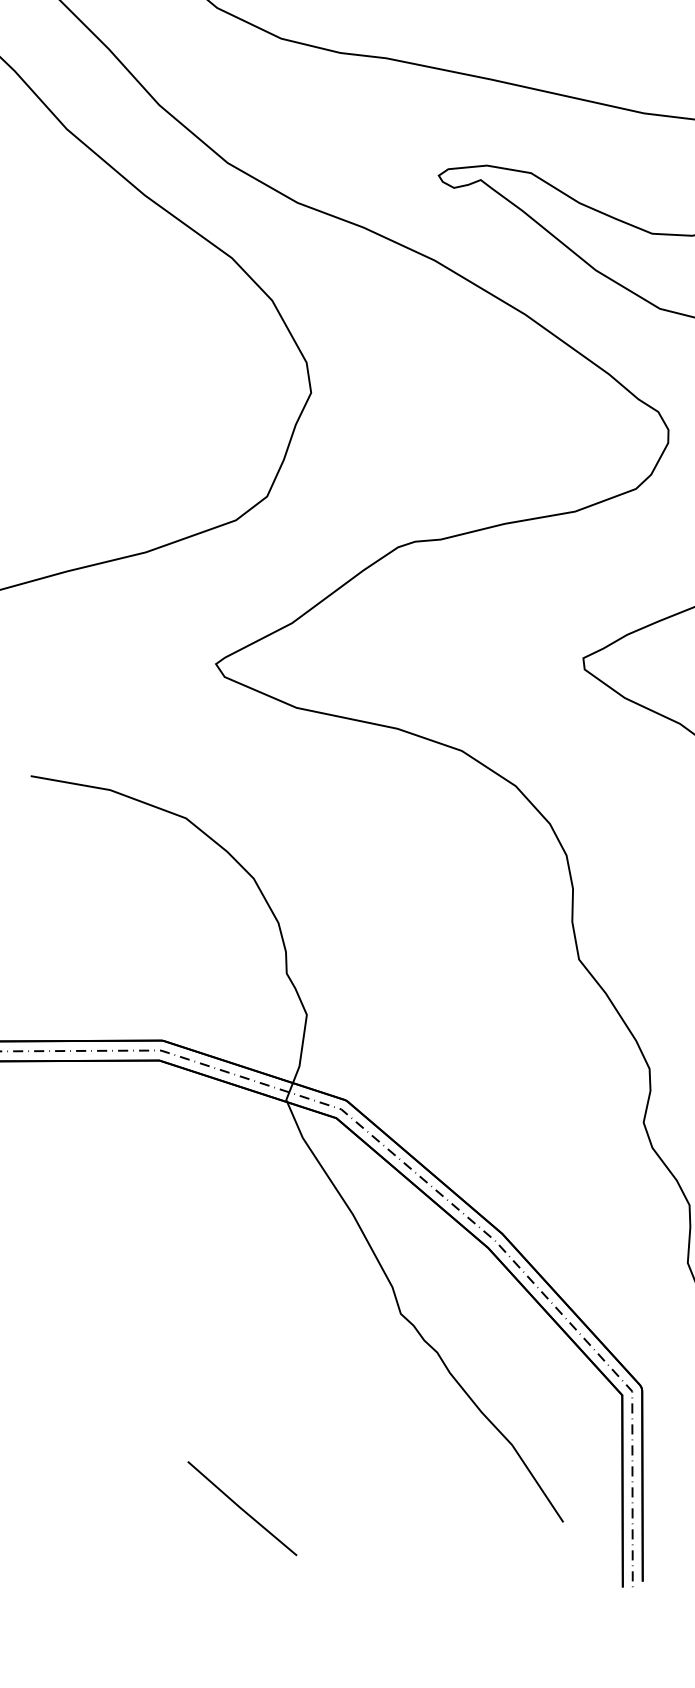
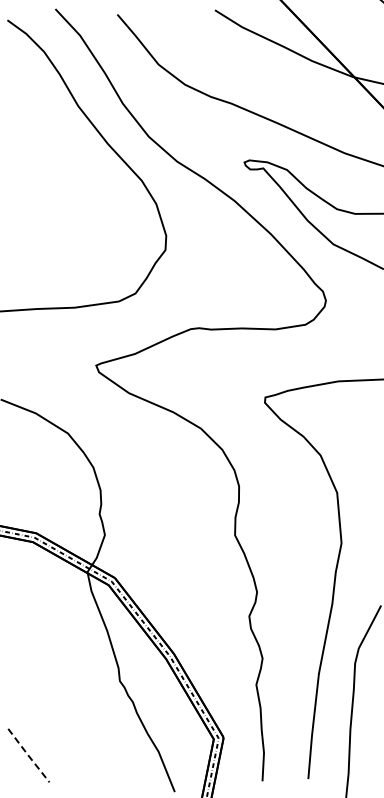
line: (241, 1508) -> (28, 755), solid -> dashed

